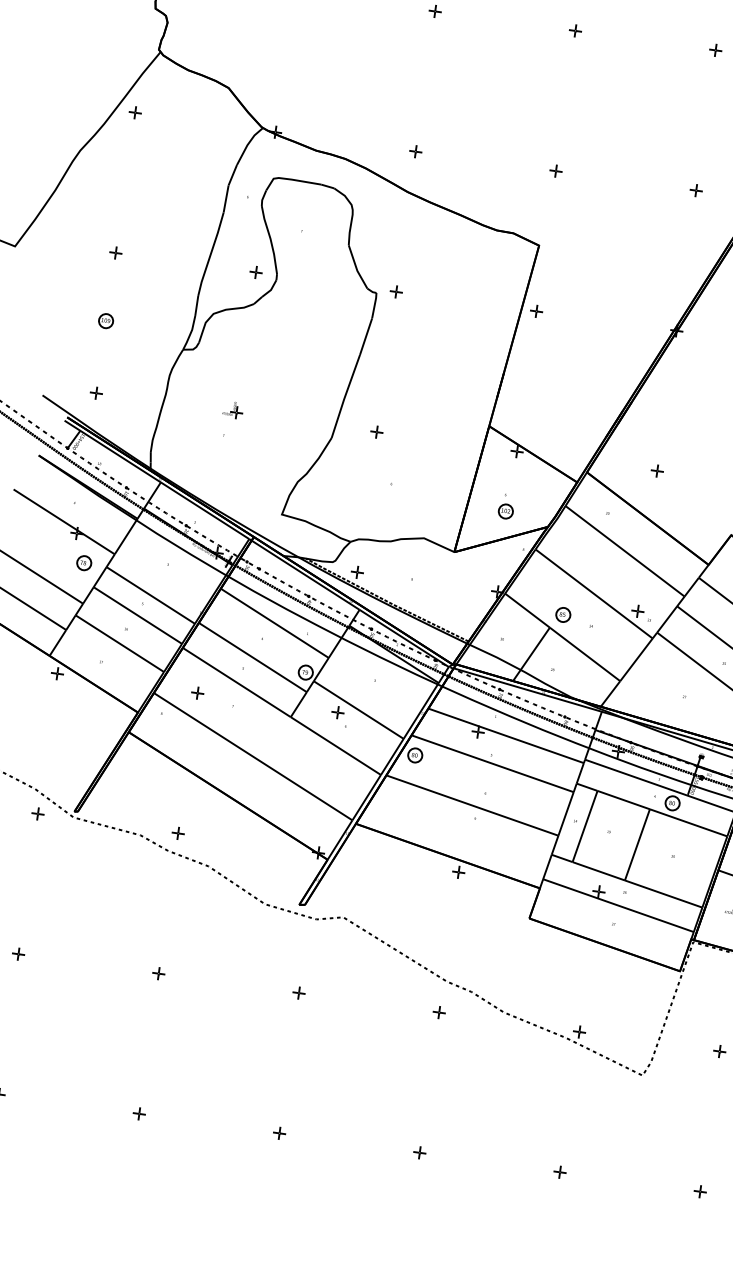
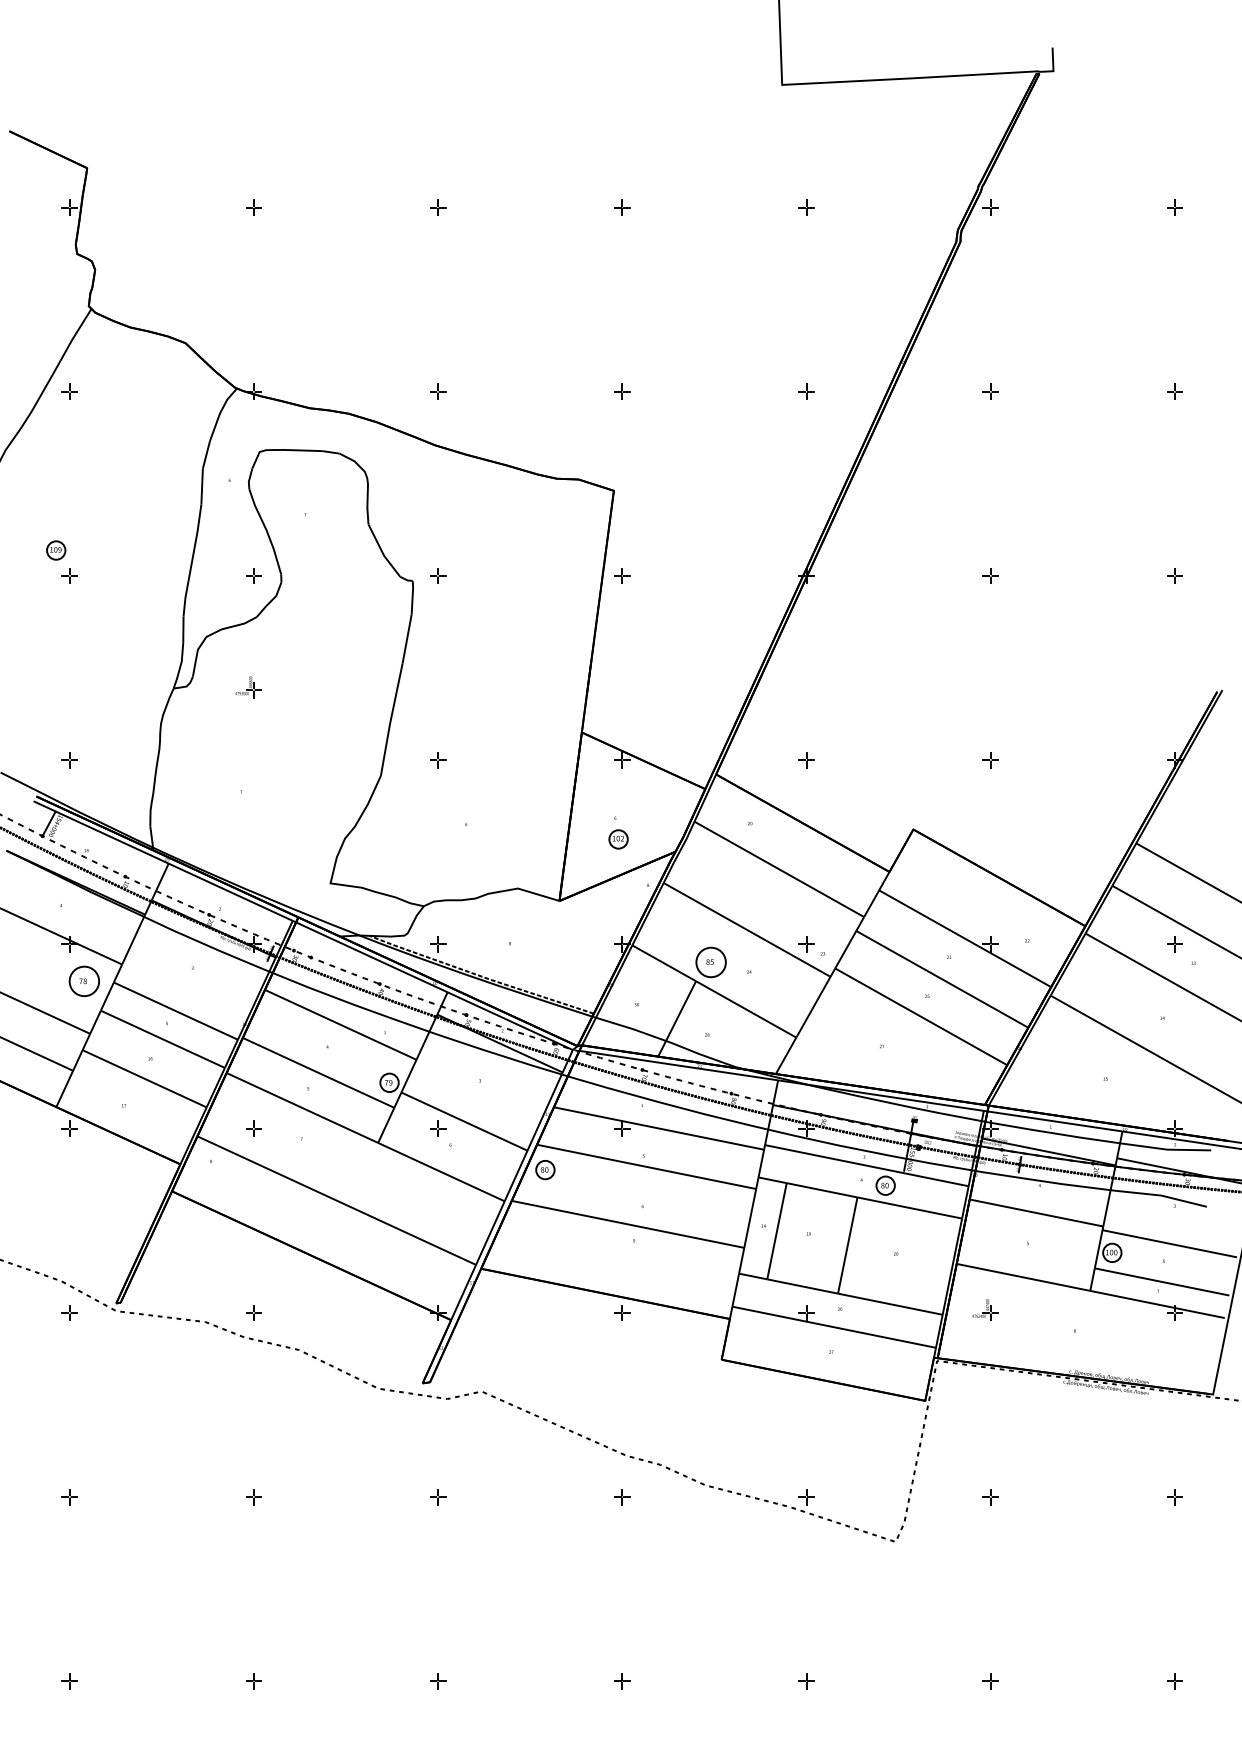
part: (106, 321) -> (56, 550), moved
part: (232, 410) -> (248, 687), moved
circle: (84, 563) -> (84, 981), size x1.6
circle: (562, 614) -> (710, 962), size x1.6

